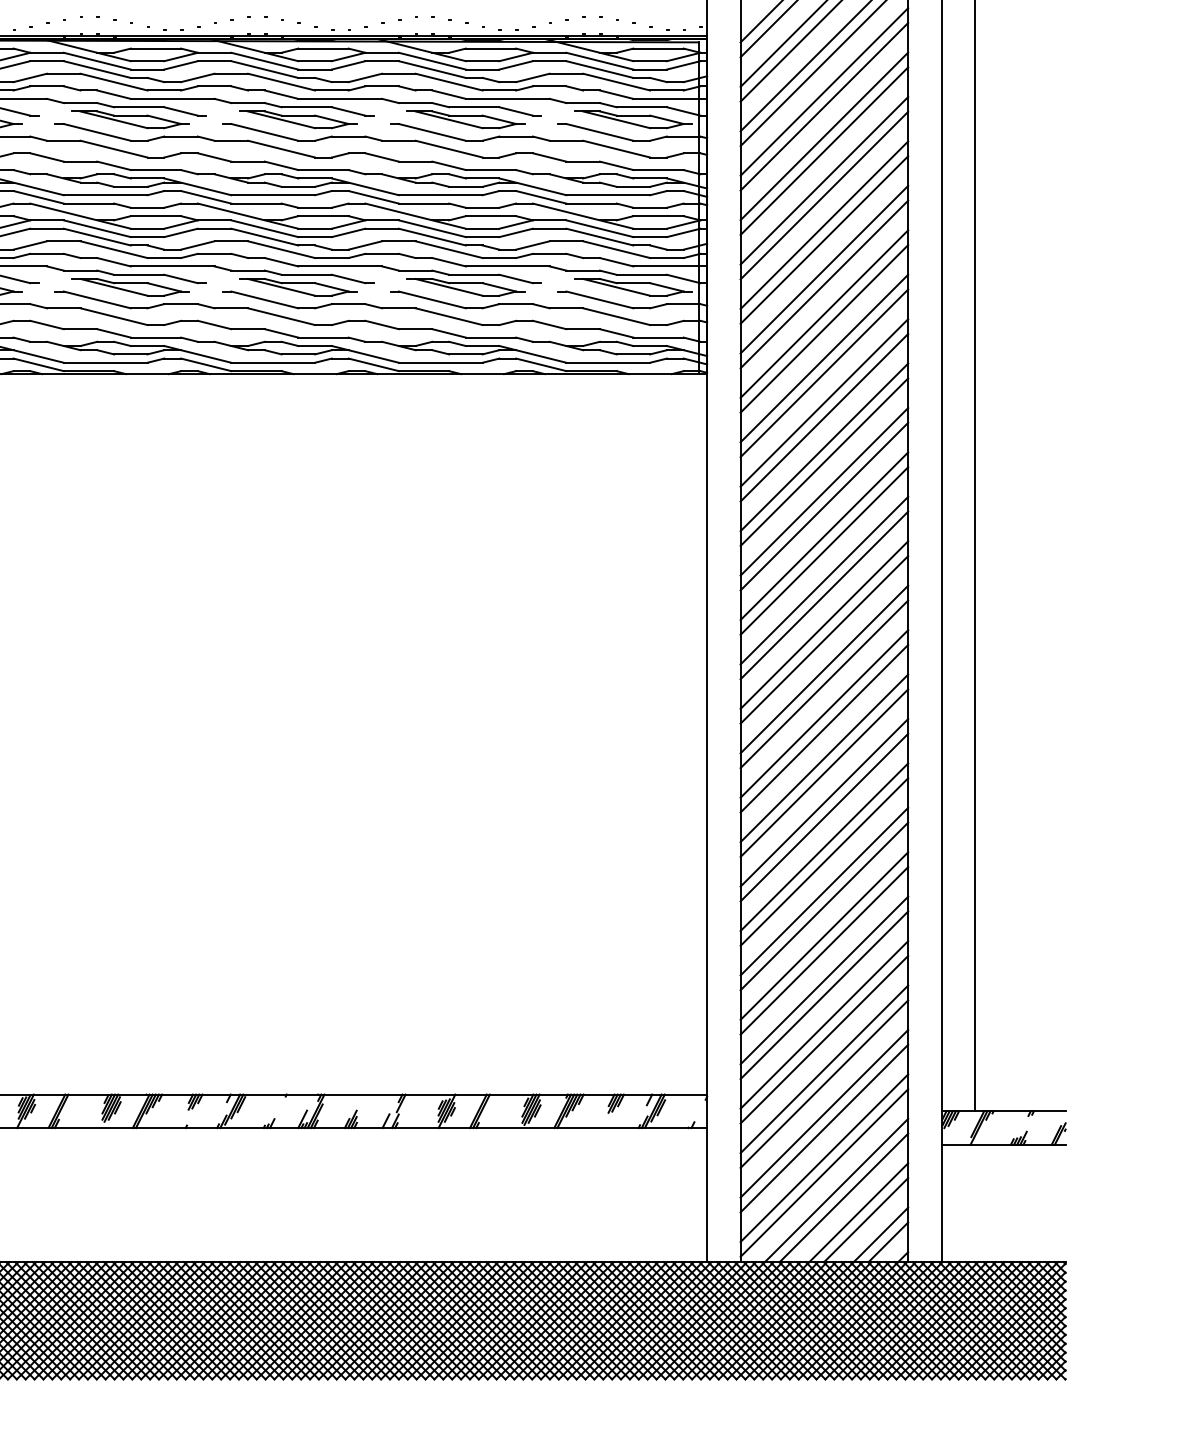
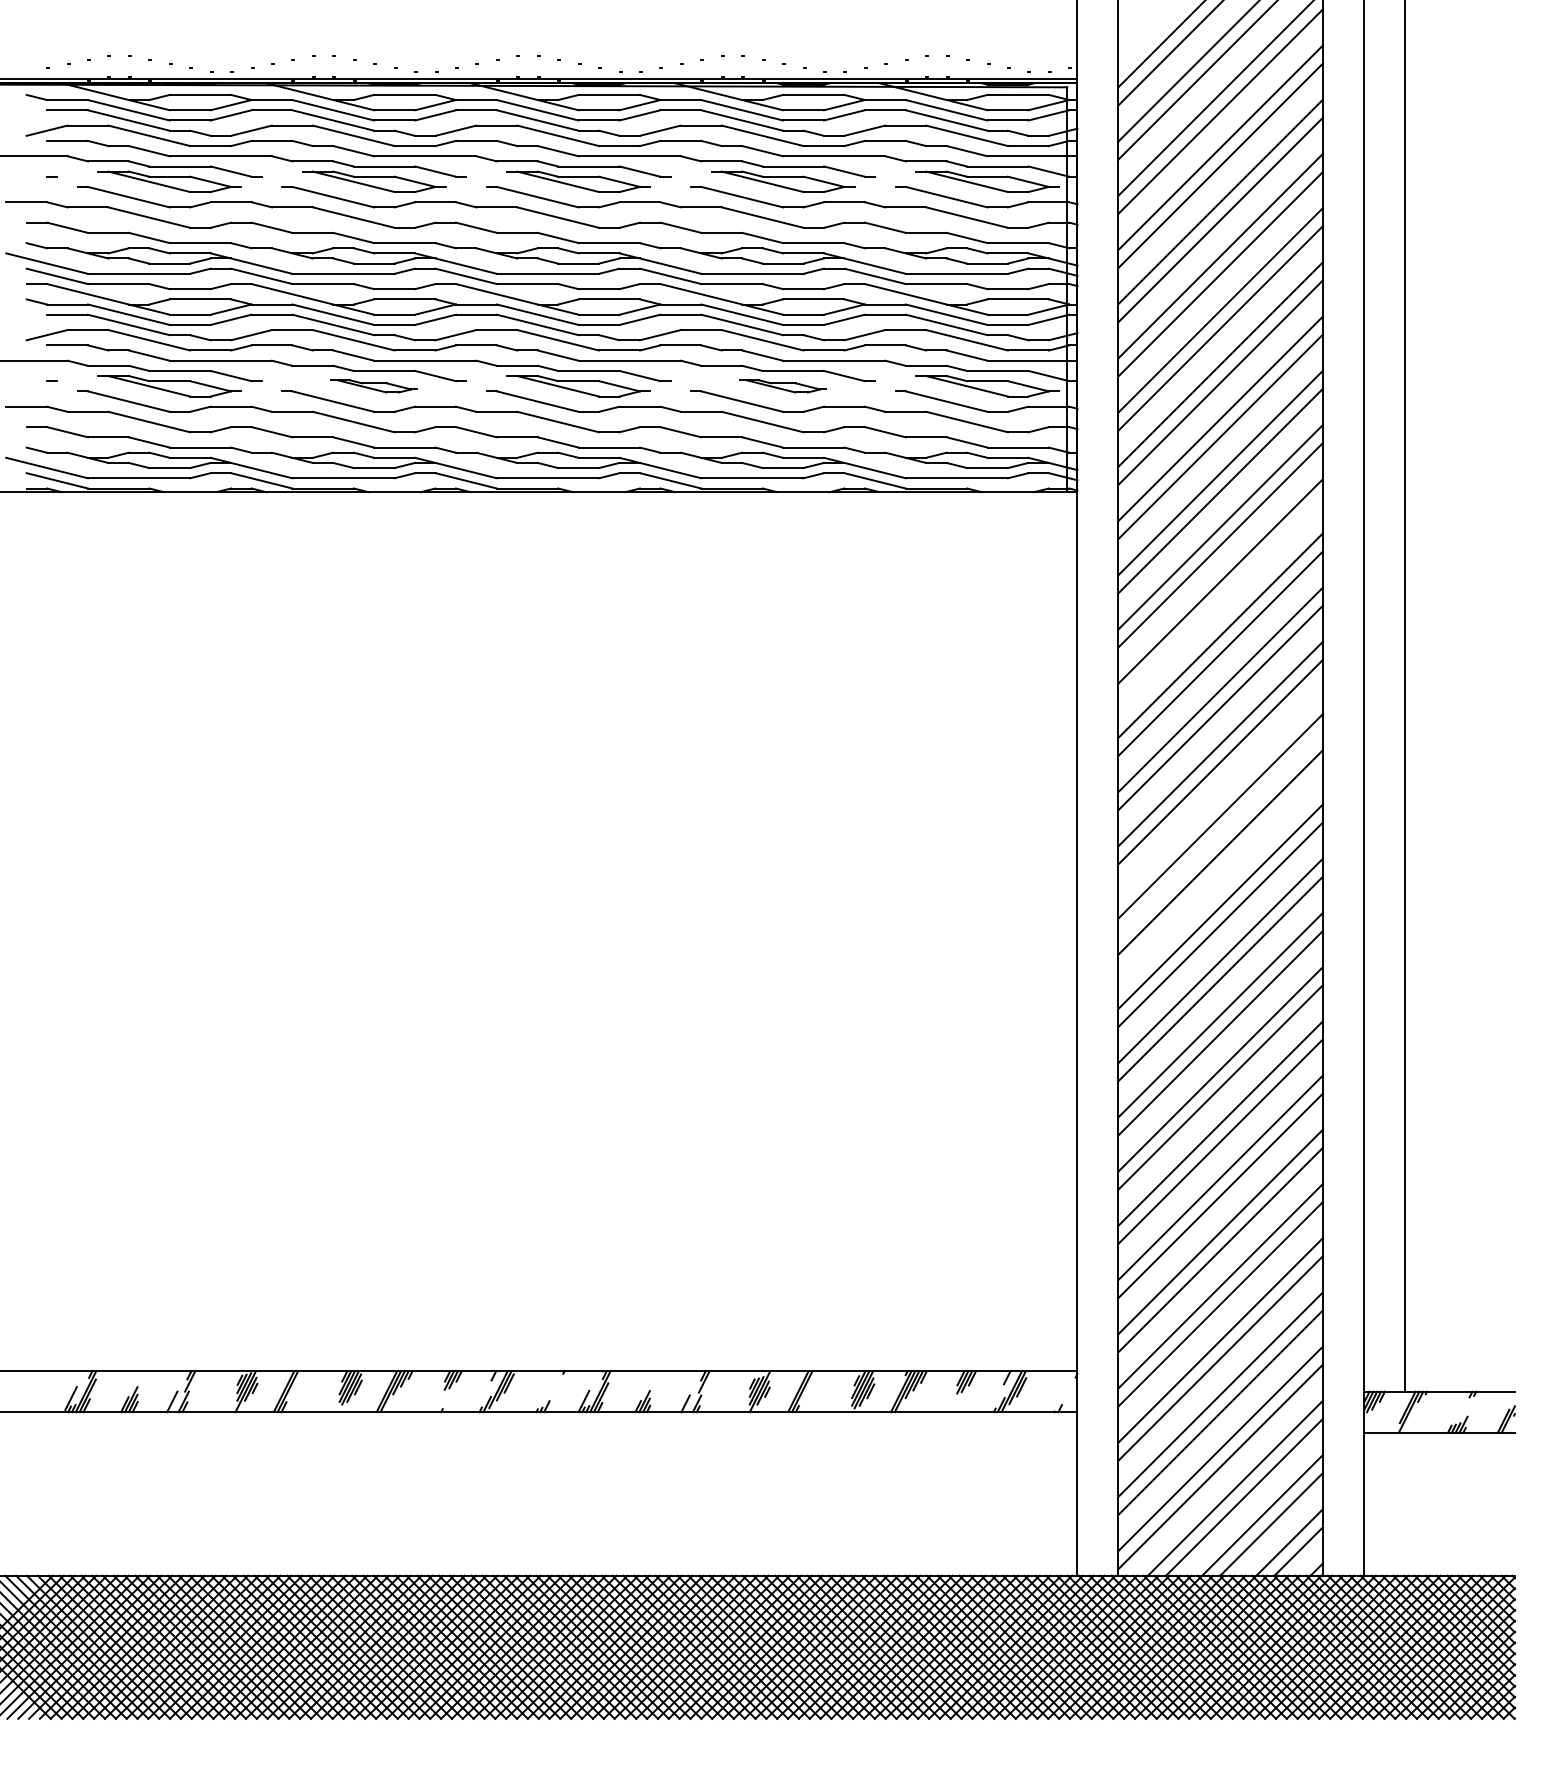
part: (131, 287) -> (374, 386), size x0.6
part: (466, 287) -> (783, 386), size x0.6
line: (824, 462) -> (1220, 599), removed
line: (824, 625) -> (1220, 798), removed
line: (824, 684) -> (1220, 870), removed

